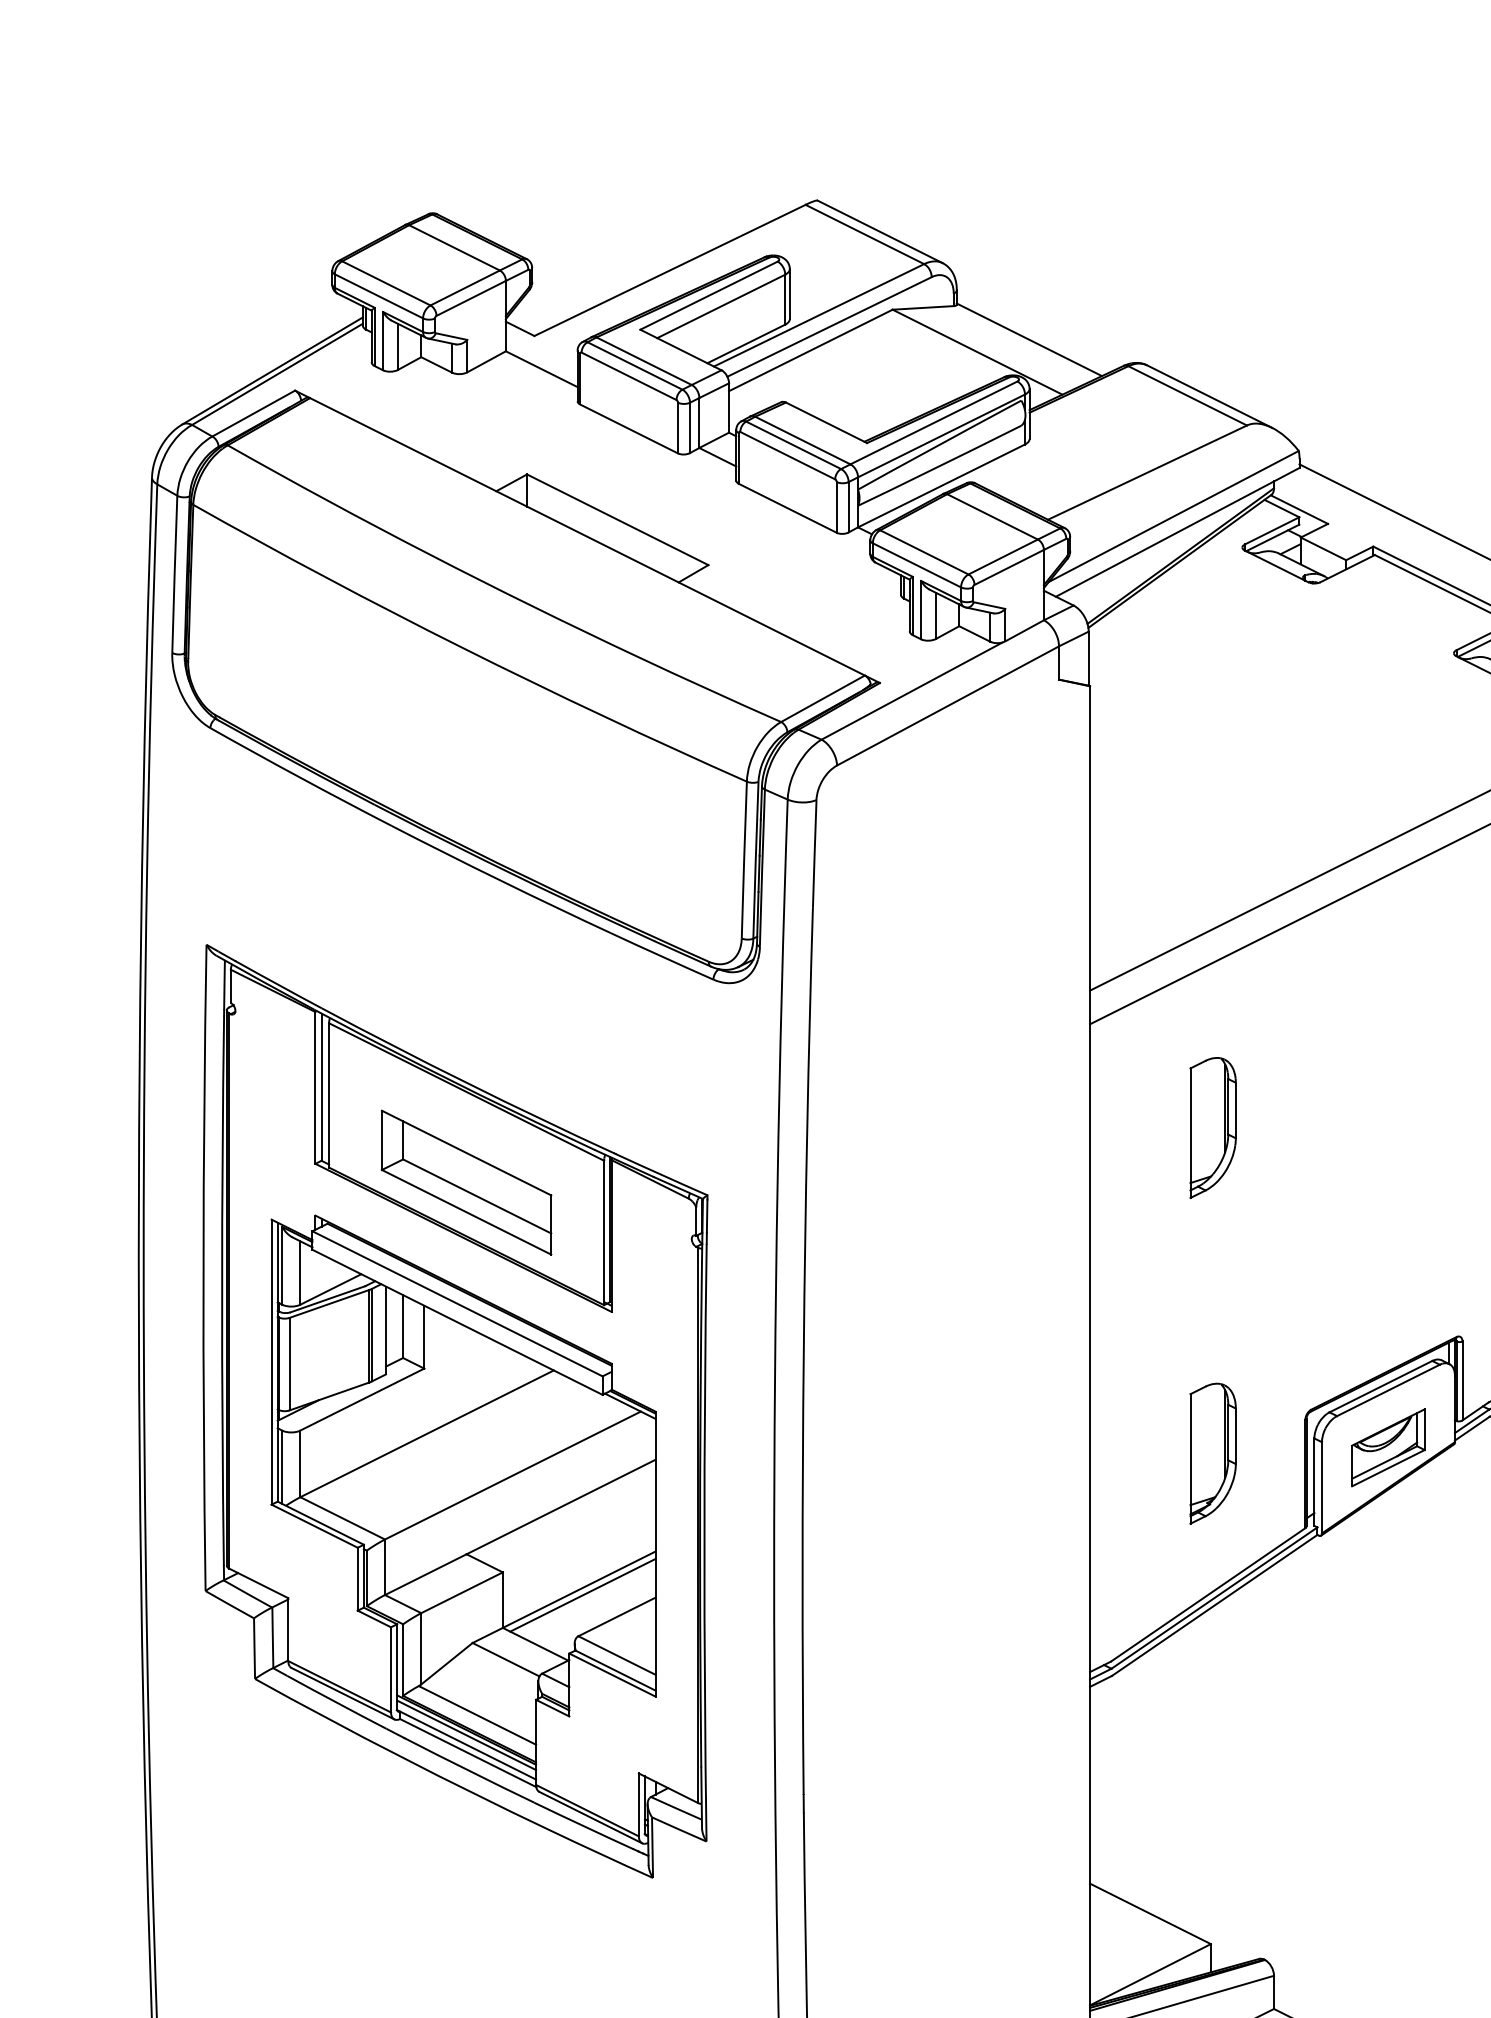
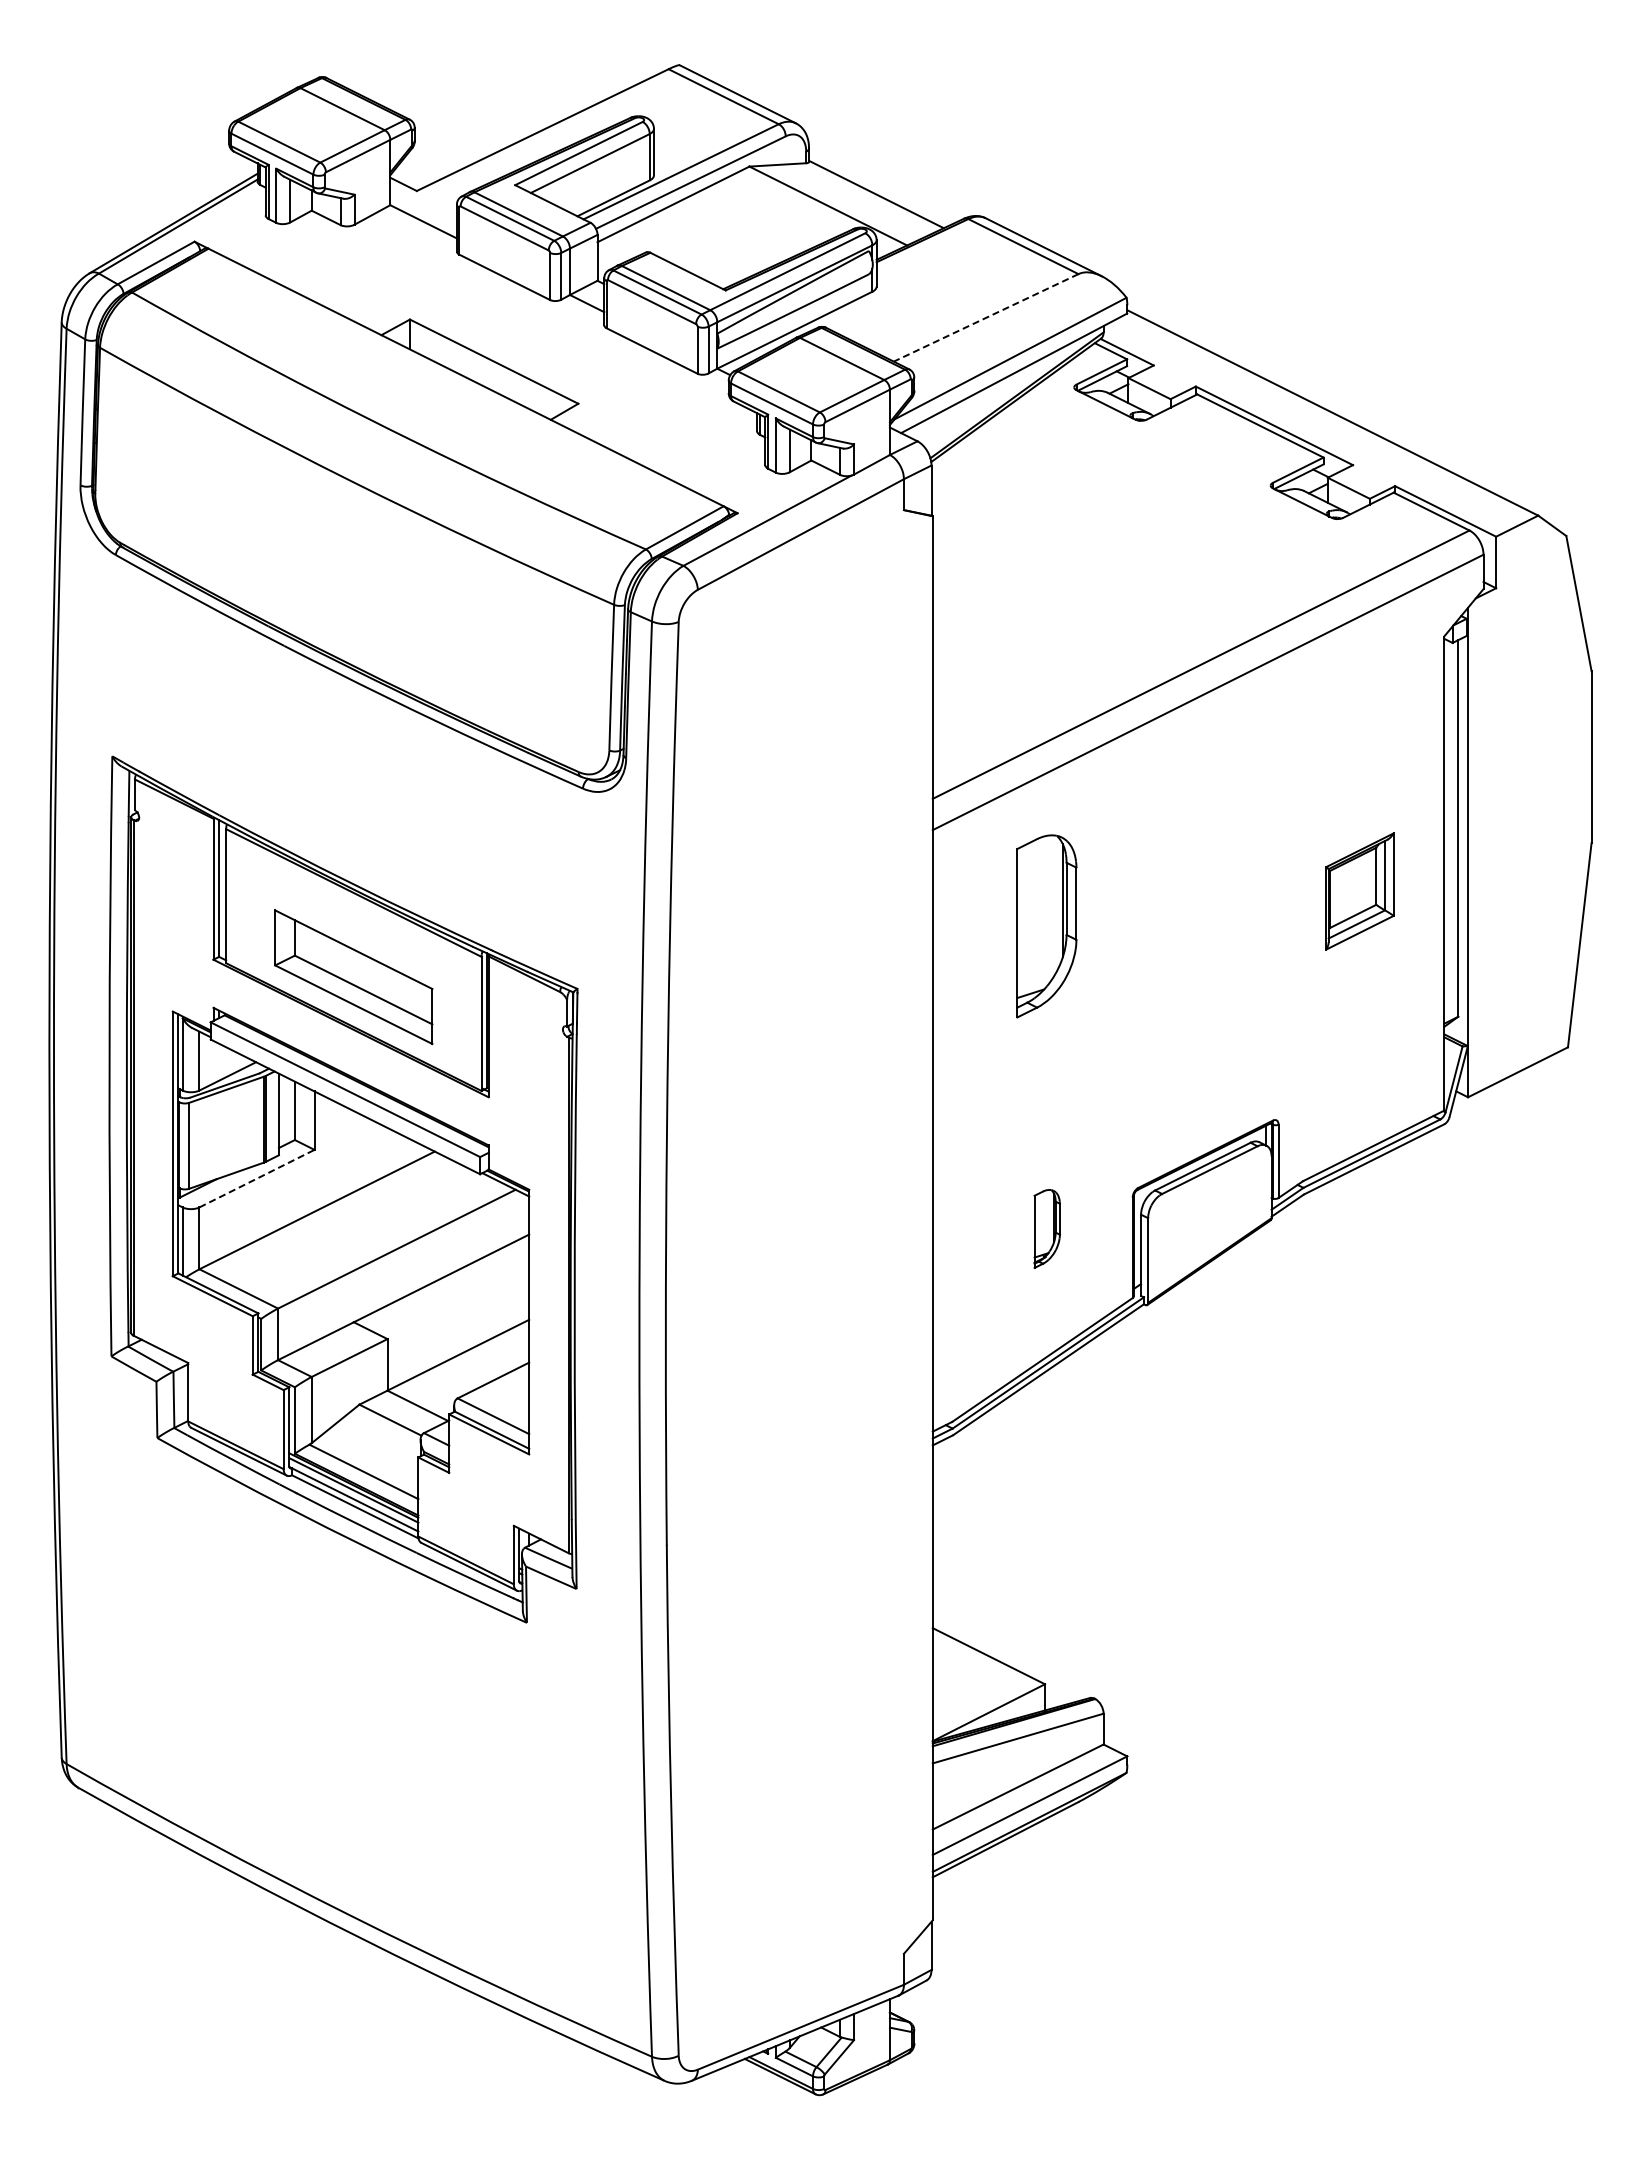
line: (1146, 473) -> (985, 318), solid -> dashed
part: (1213, 1128) -> (1047, 926), size x1.4
line: (362, 1399) -> (257, 1178), solid -> dashed
part: (1388, 1447) -> (1209, 1223), removed
part: (1213, 1453) -> (1047, 1228), size x0.6
line: (582, 1595) -> (461, 1360), removed

